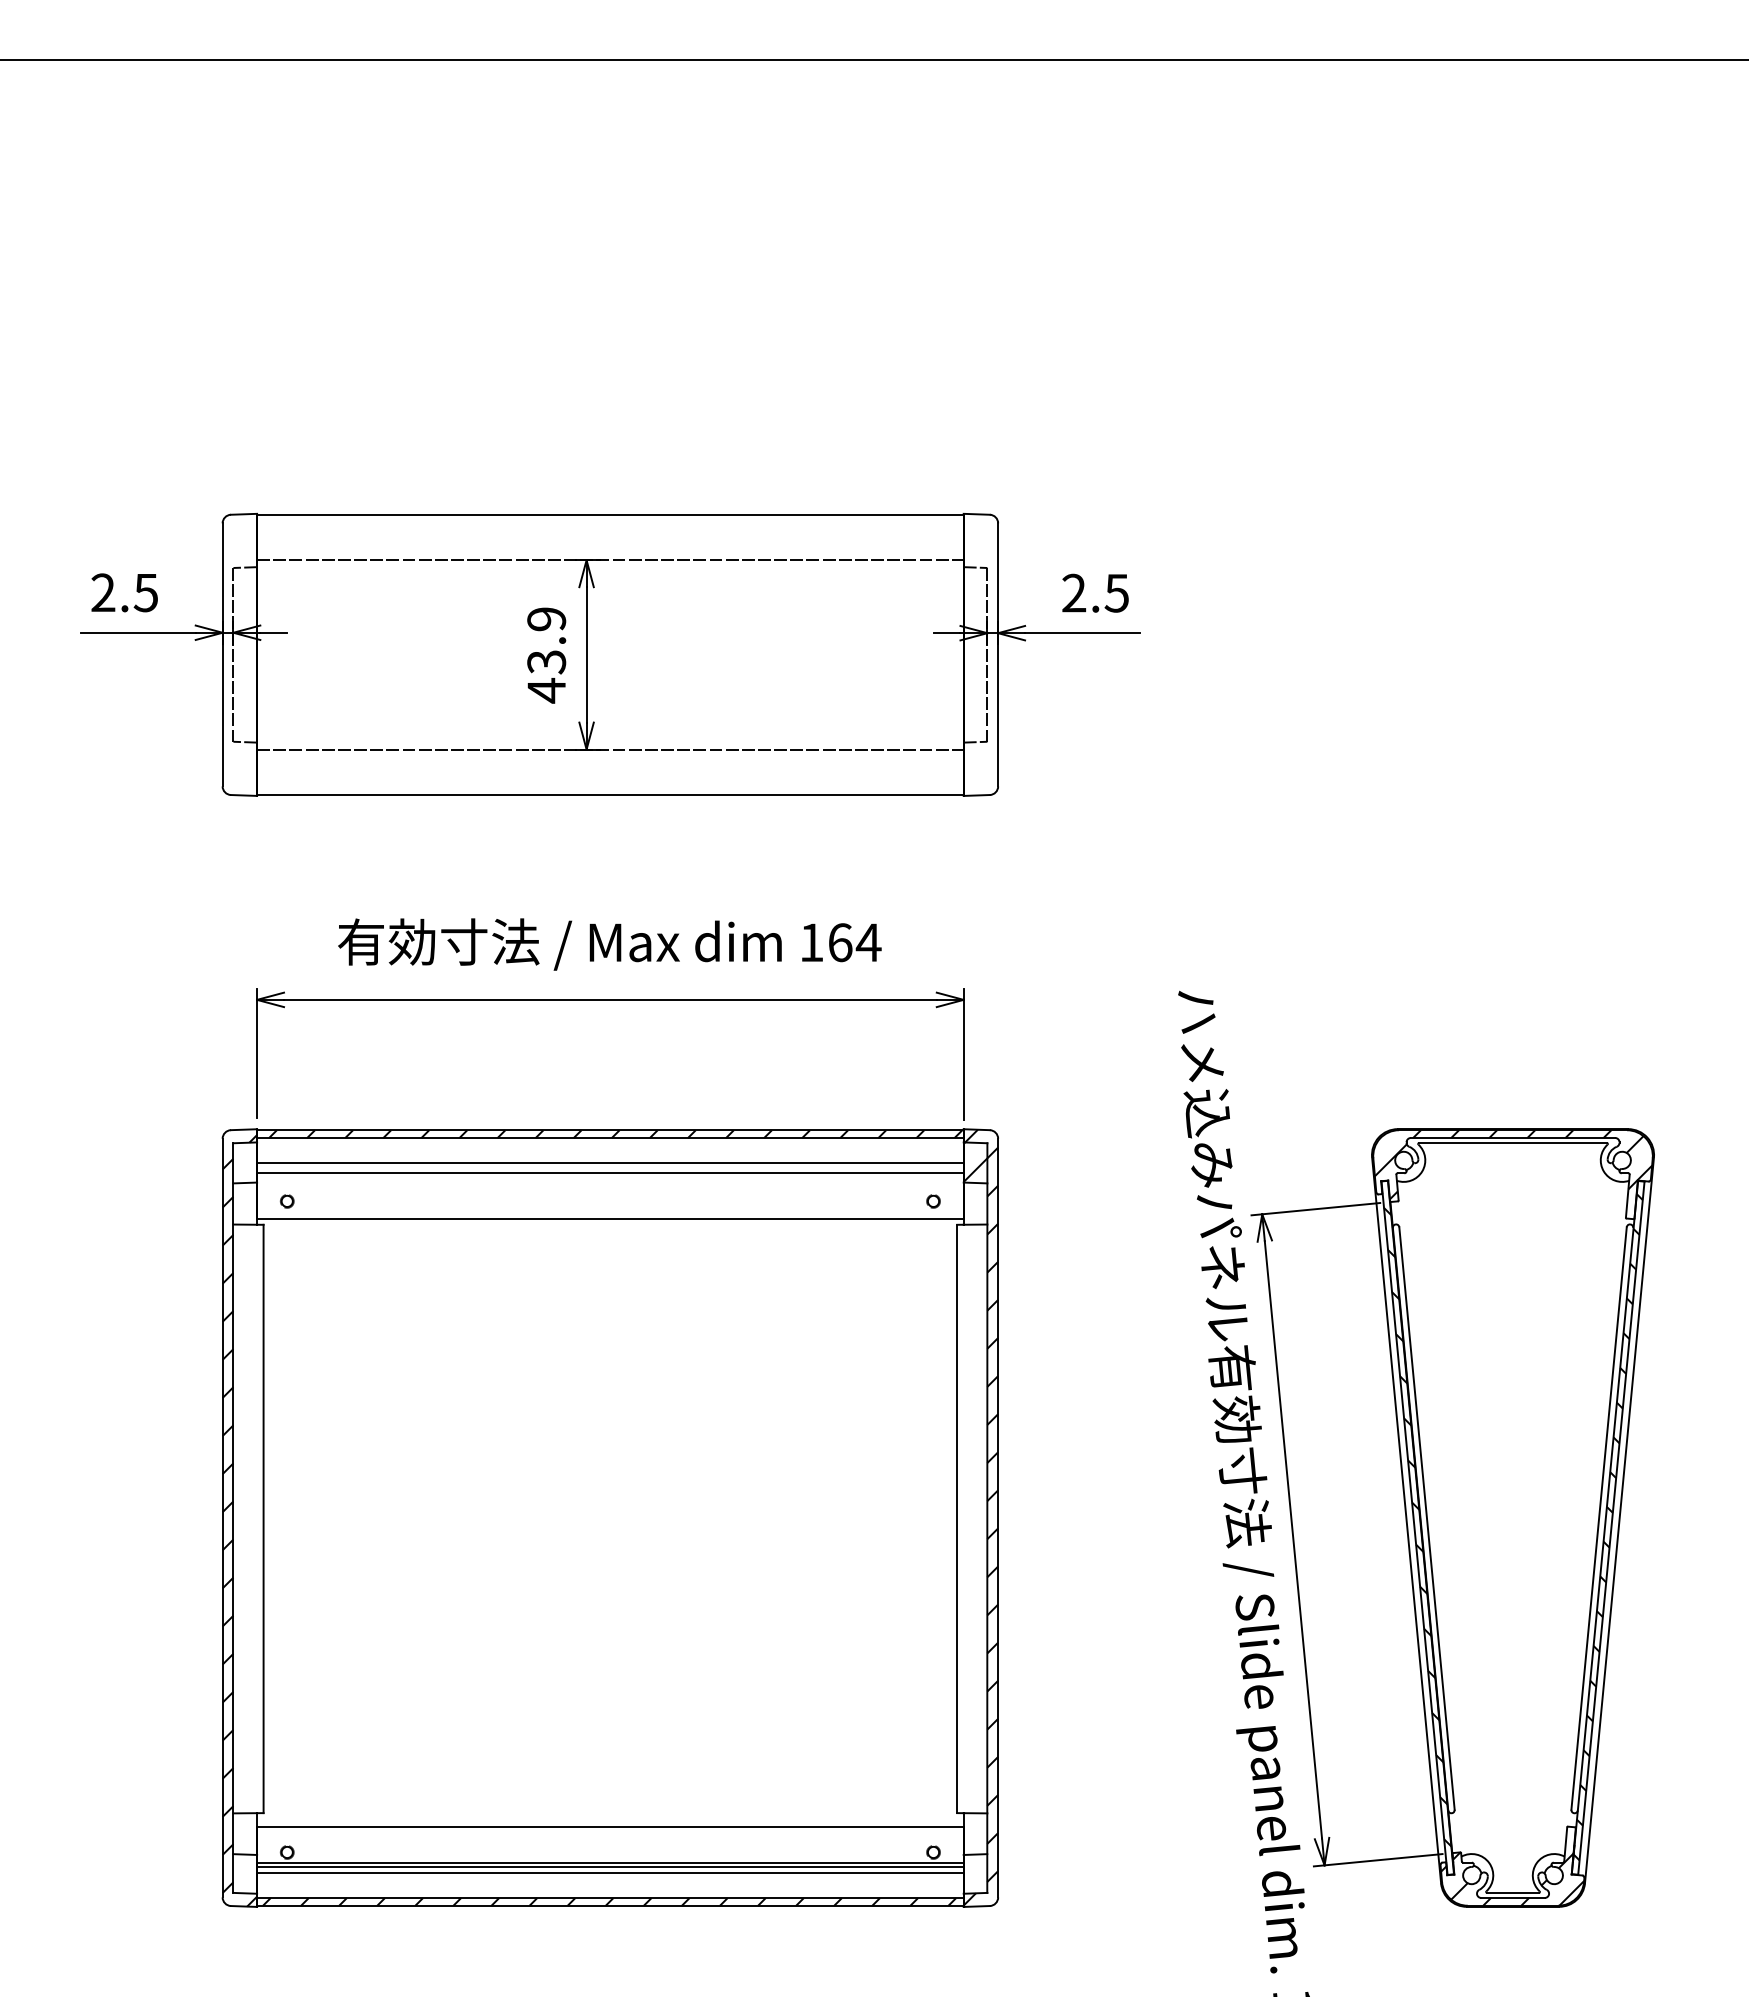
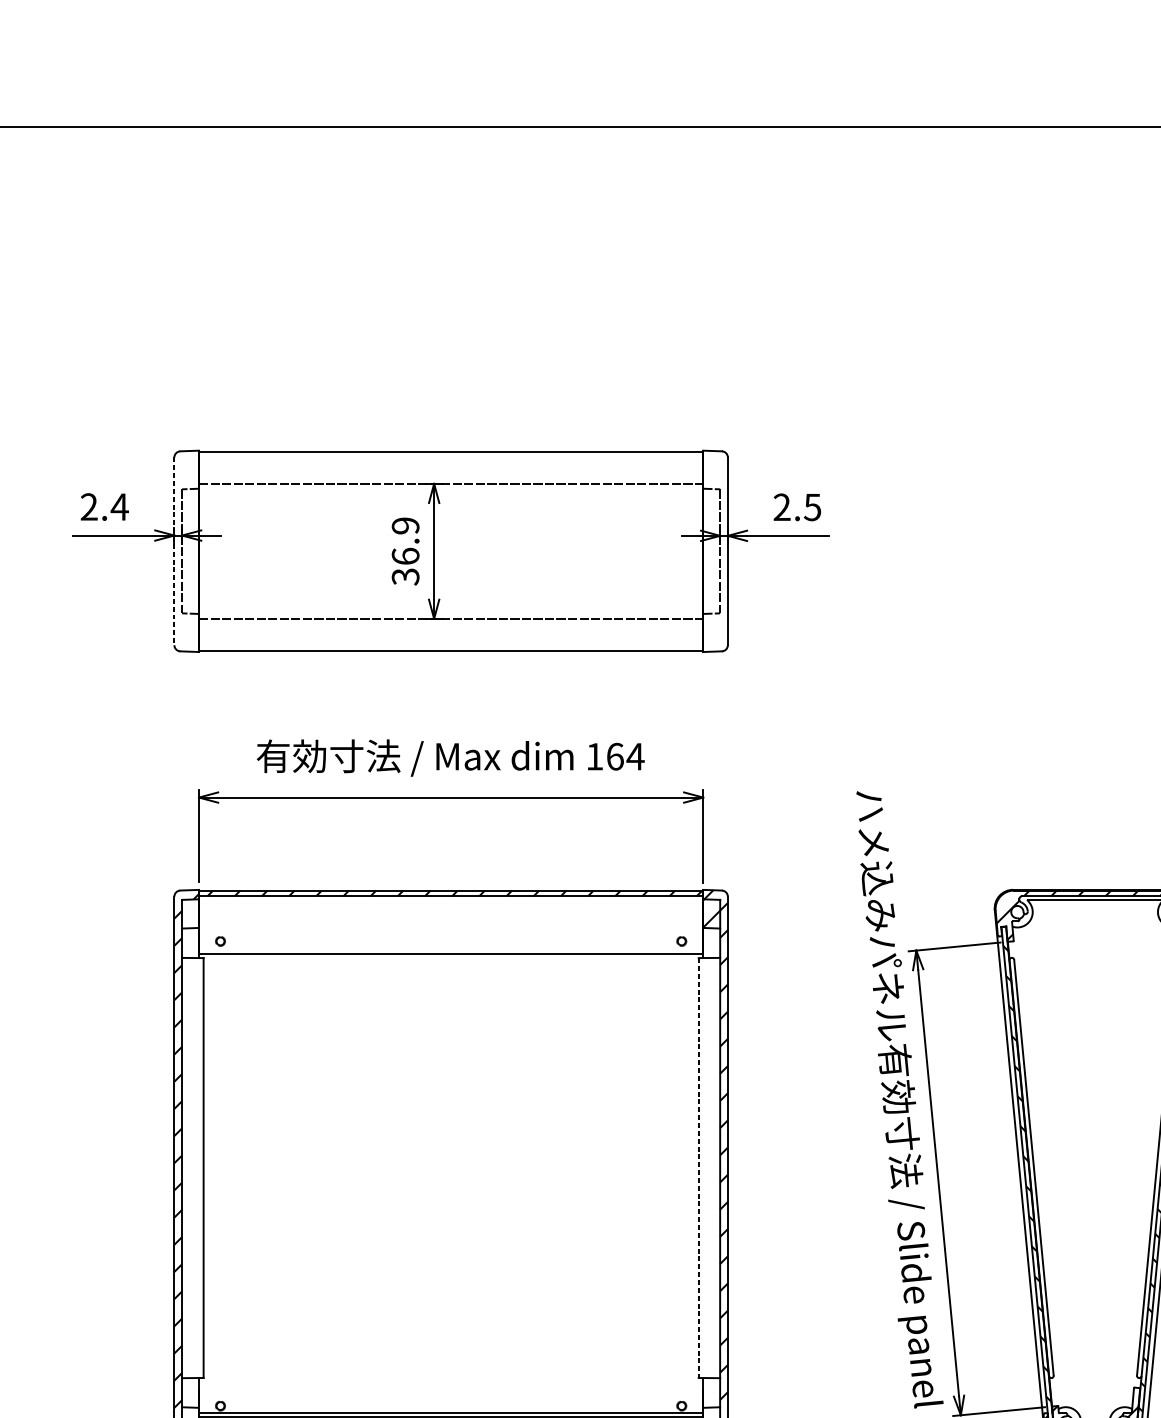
text: (145, 593) -> (119, 507), 2.5 -> 2.4
line: (222, 654) -> (174, 551), solid -> dashed
text: (546, 676) -> (405, 566), 43.9 -> 36.9
line: (610, 1163) -> (451, 914), removed
line: (610, 1173) -> (451, 921), removed
line: (957, 1519) -> (698, 1168), solid -> dashed
line: (610, 1826) -> (451, 1387), removed

